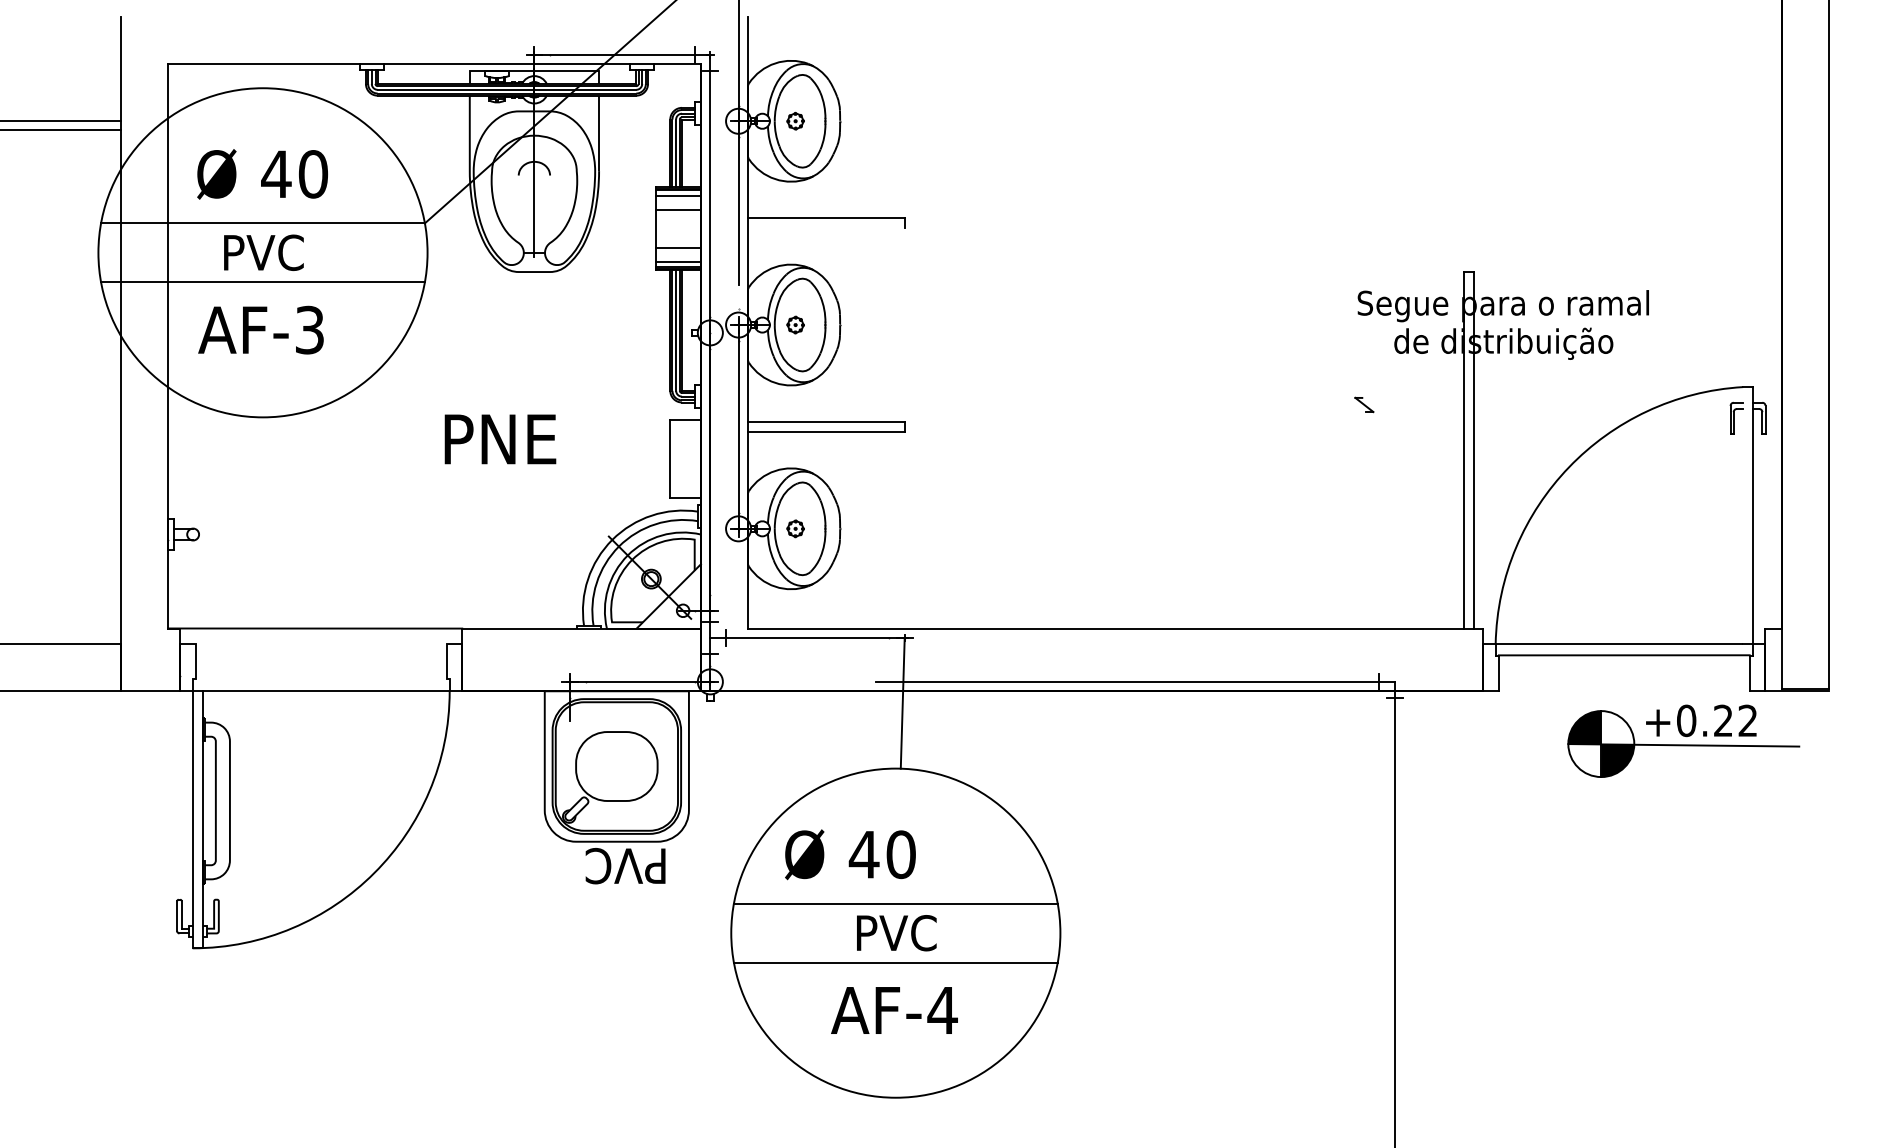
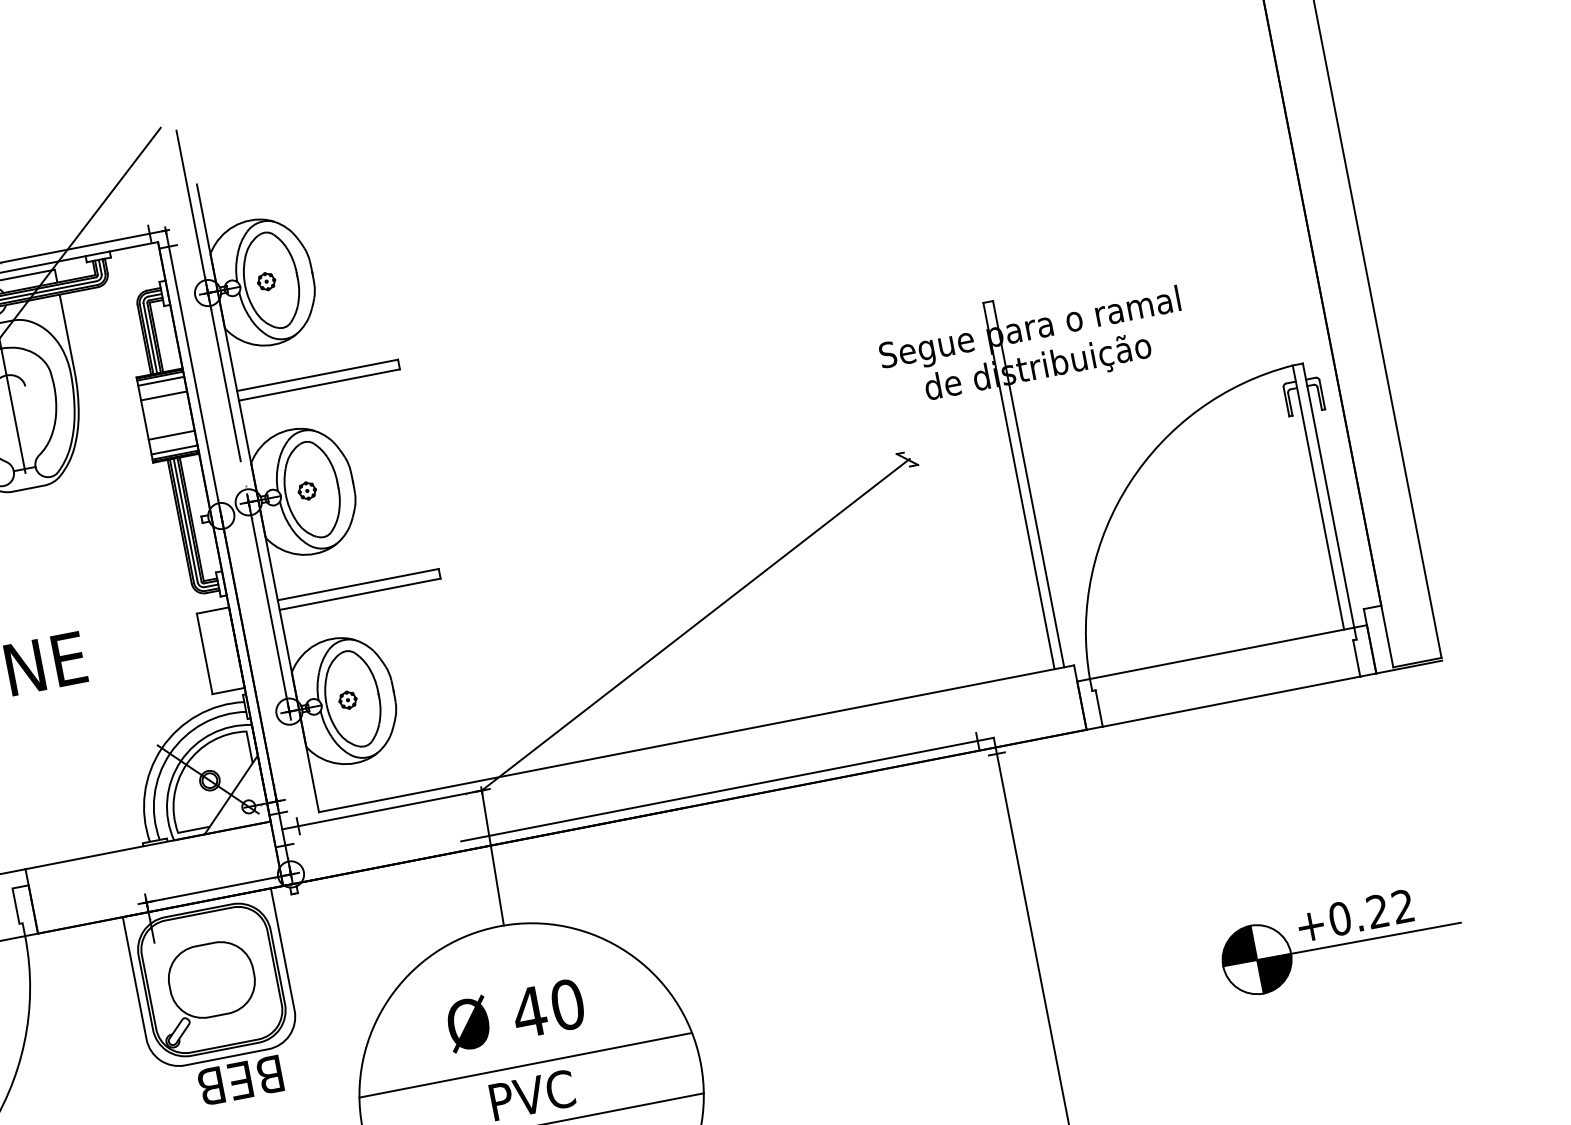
line: (825, 227) -> (318, 384), added
line: (1743, 515) -> (1318, 497), added
line: (1135, 520) -> (695, 623), added
line: (1623, 655) -> (1230, 702), moved
part: (1683, 740) -> (1340, 939), moved
text: (850, 854) -> (515, 1014), moved
text: (623, 865) -> (238, 1080), PVC -> BEB

